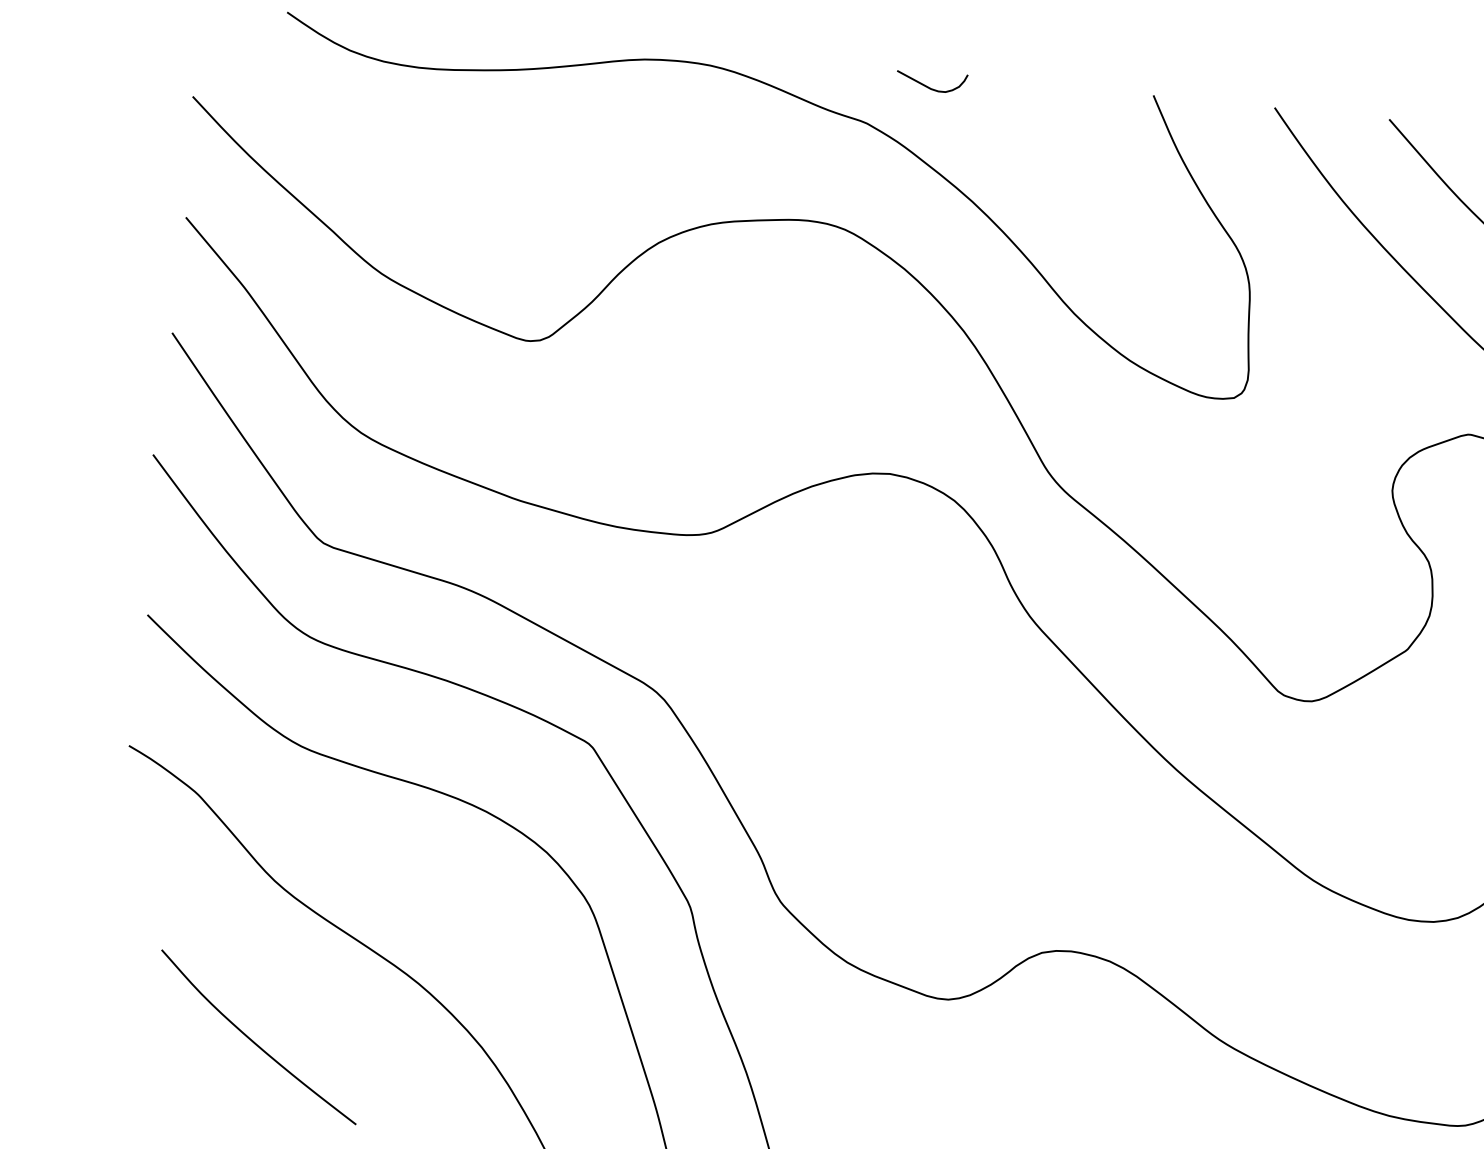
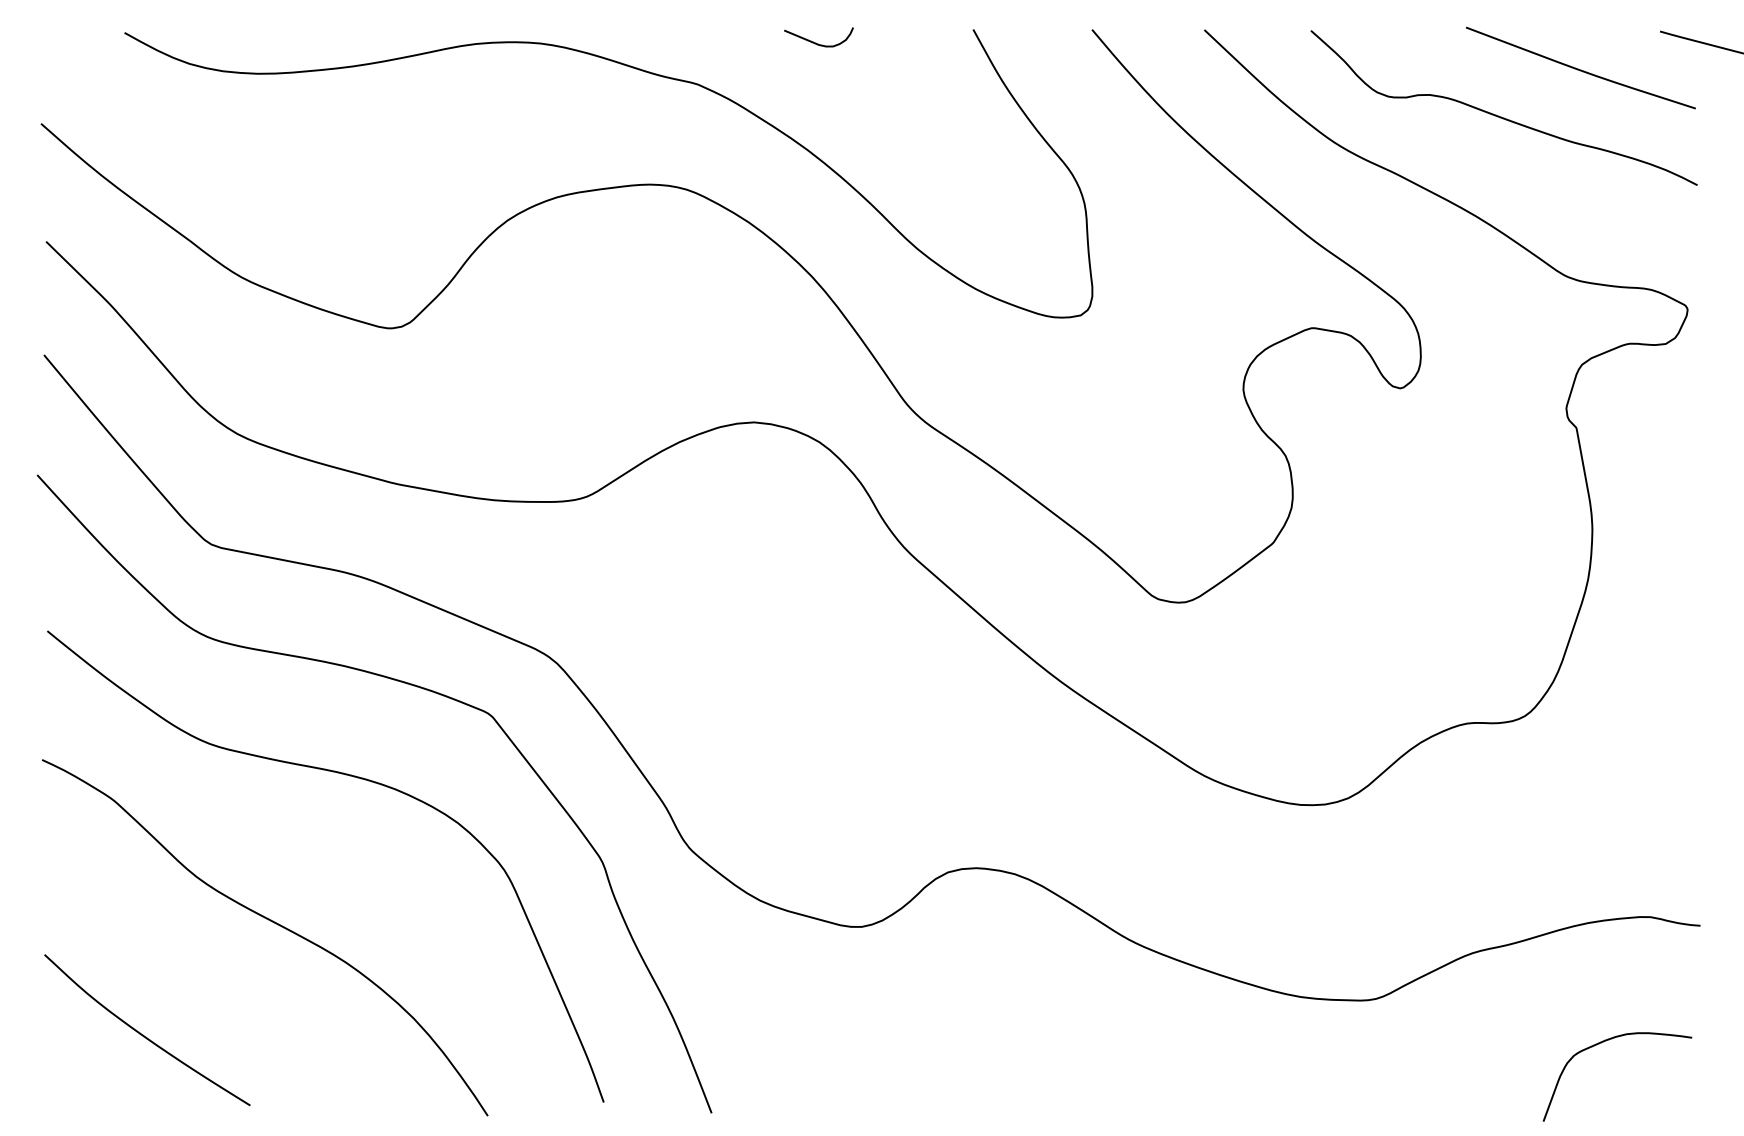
curve: (928, 86) -> (816, 42), moved
curve: (254, 1041) -> (143, 1034), moved

